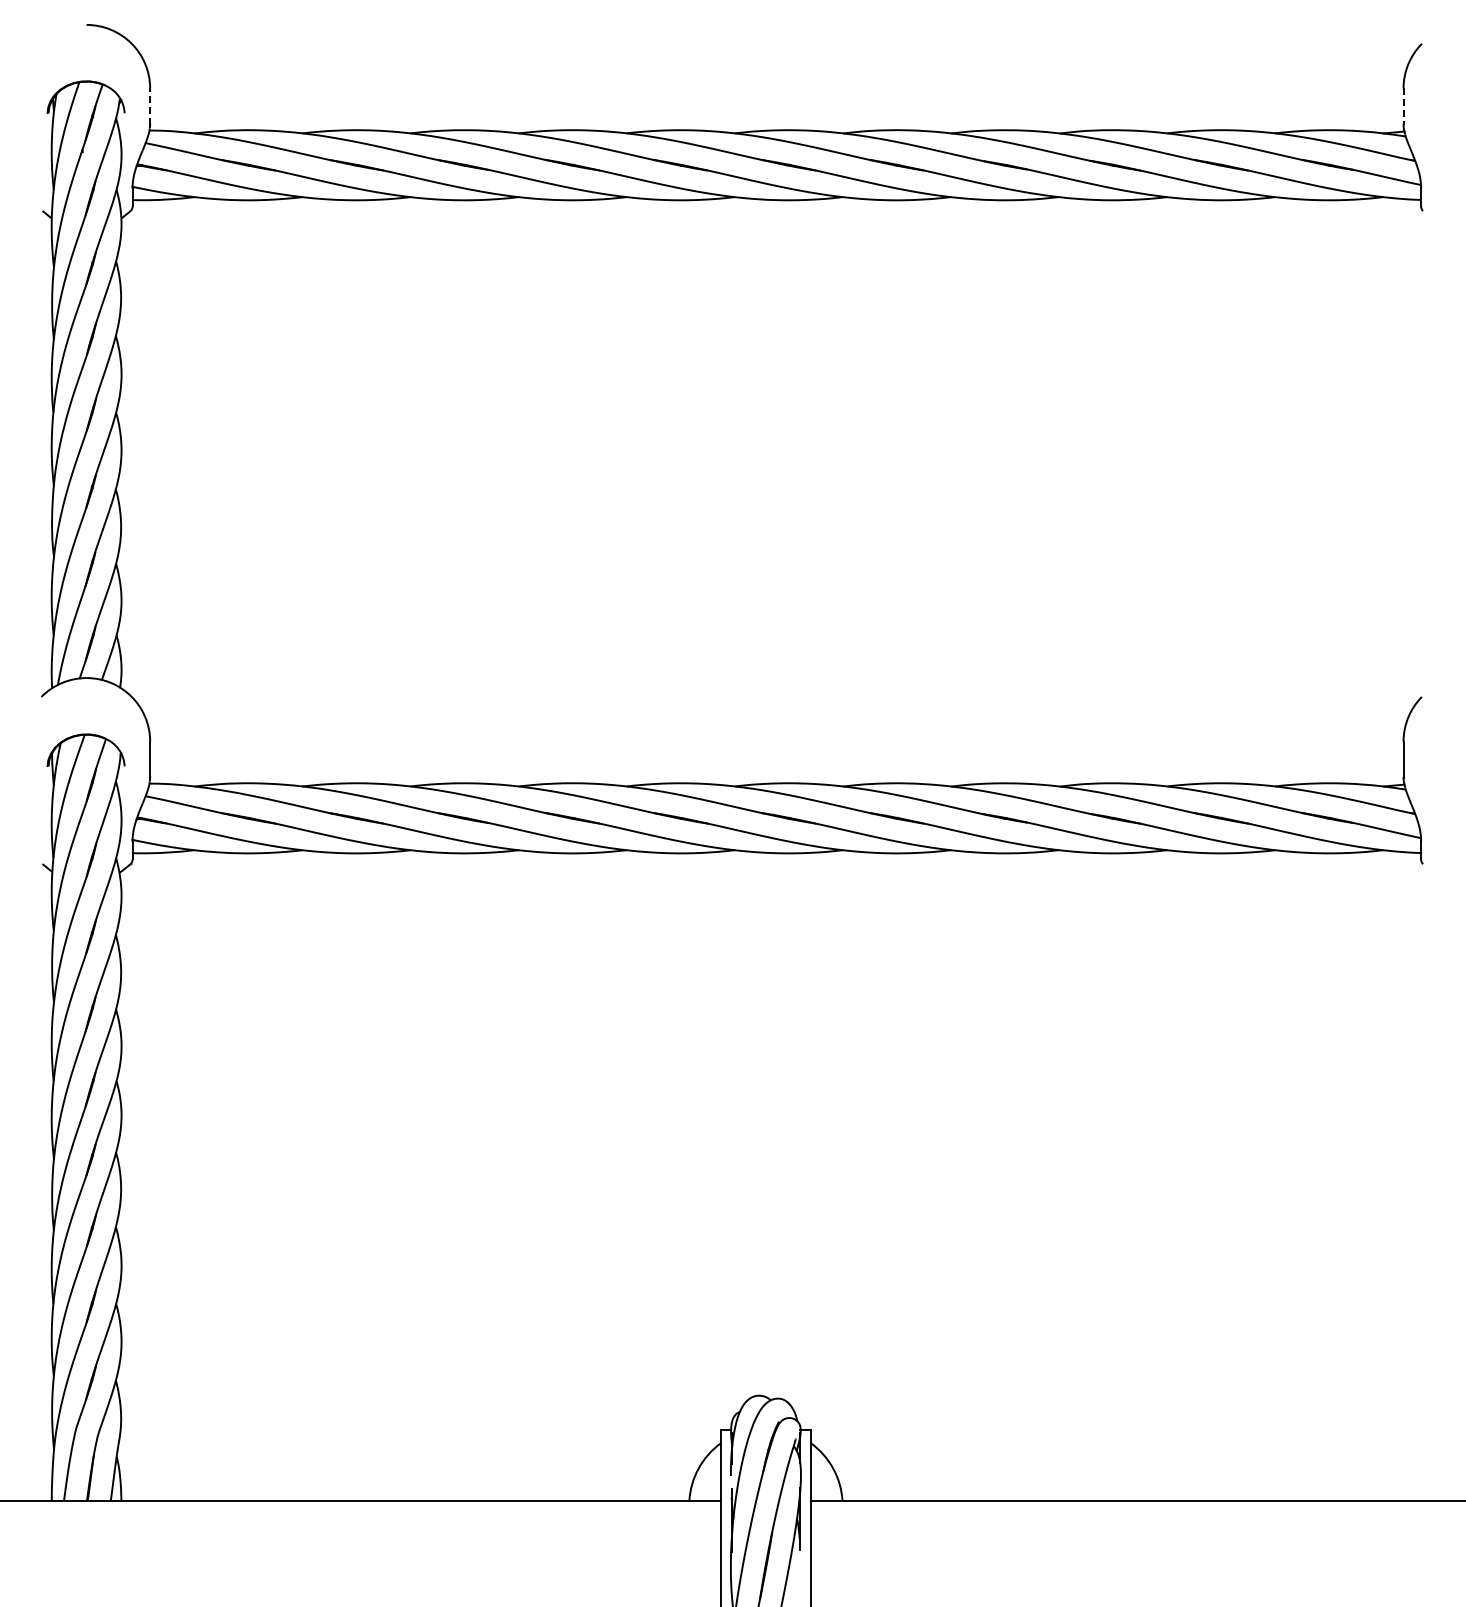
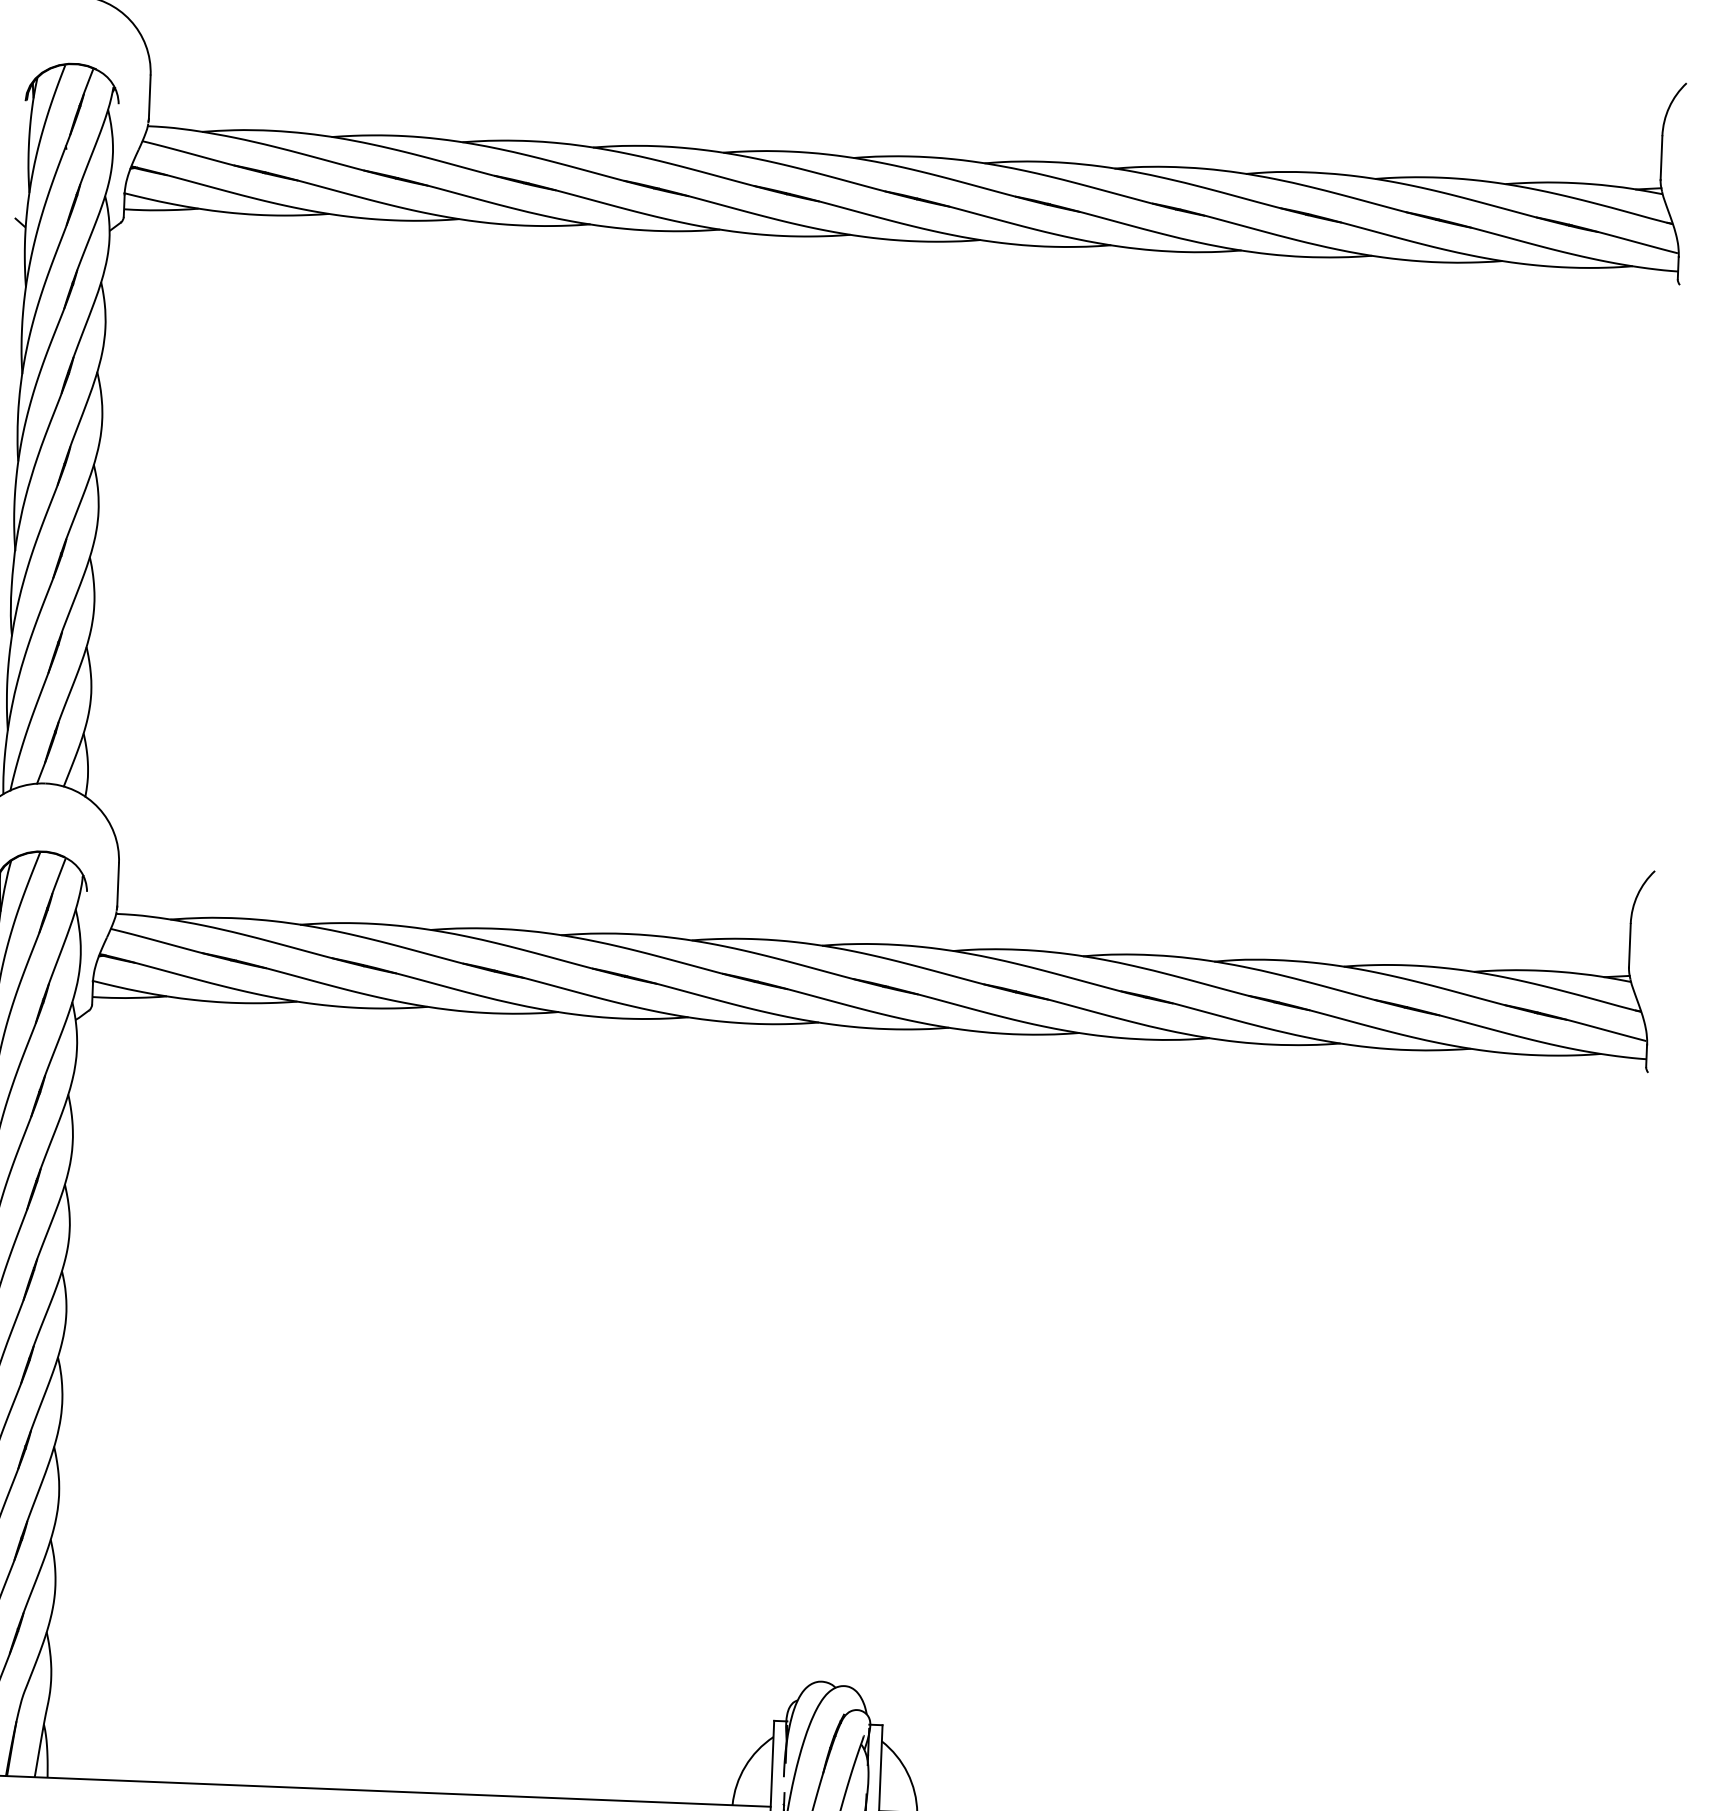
line: (150, 106) -> (150, 97), dashed -> solid
line: (1403, 107) -> (1661, 159), dashed -> solid

